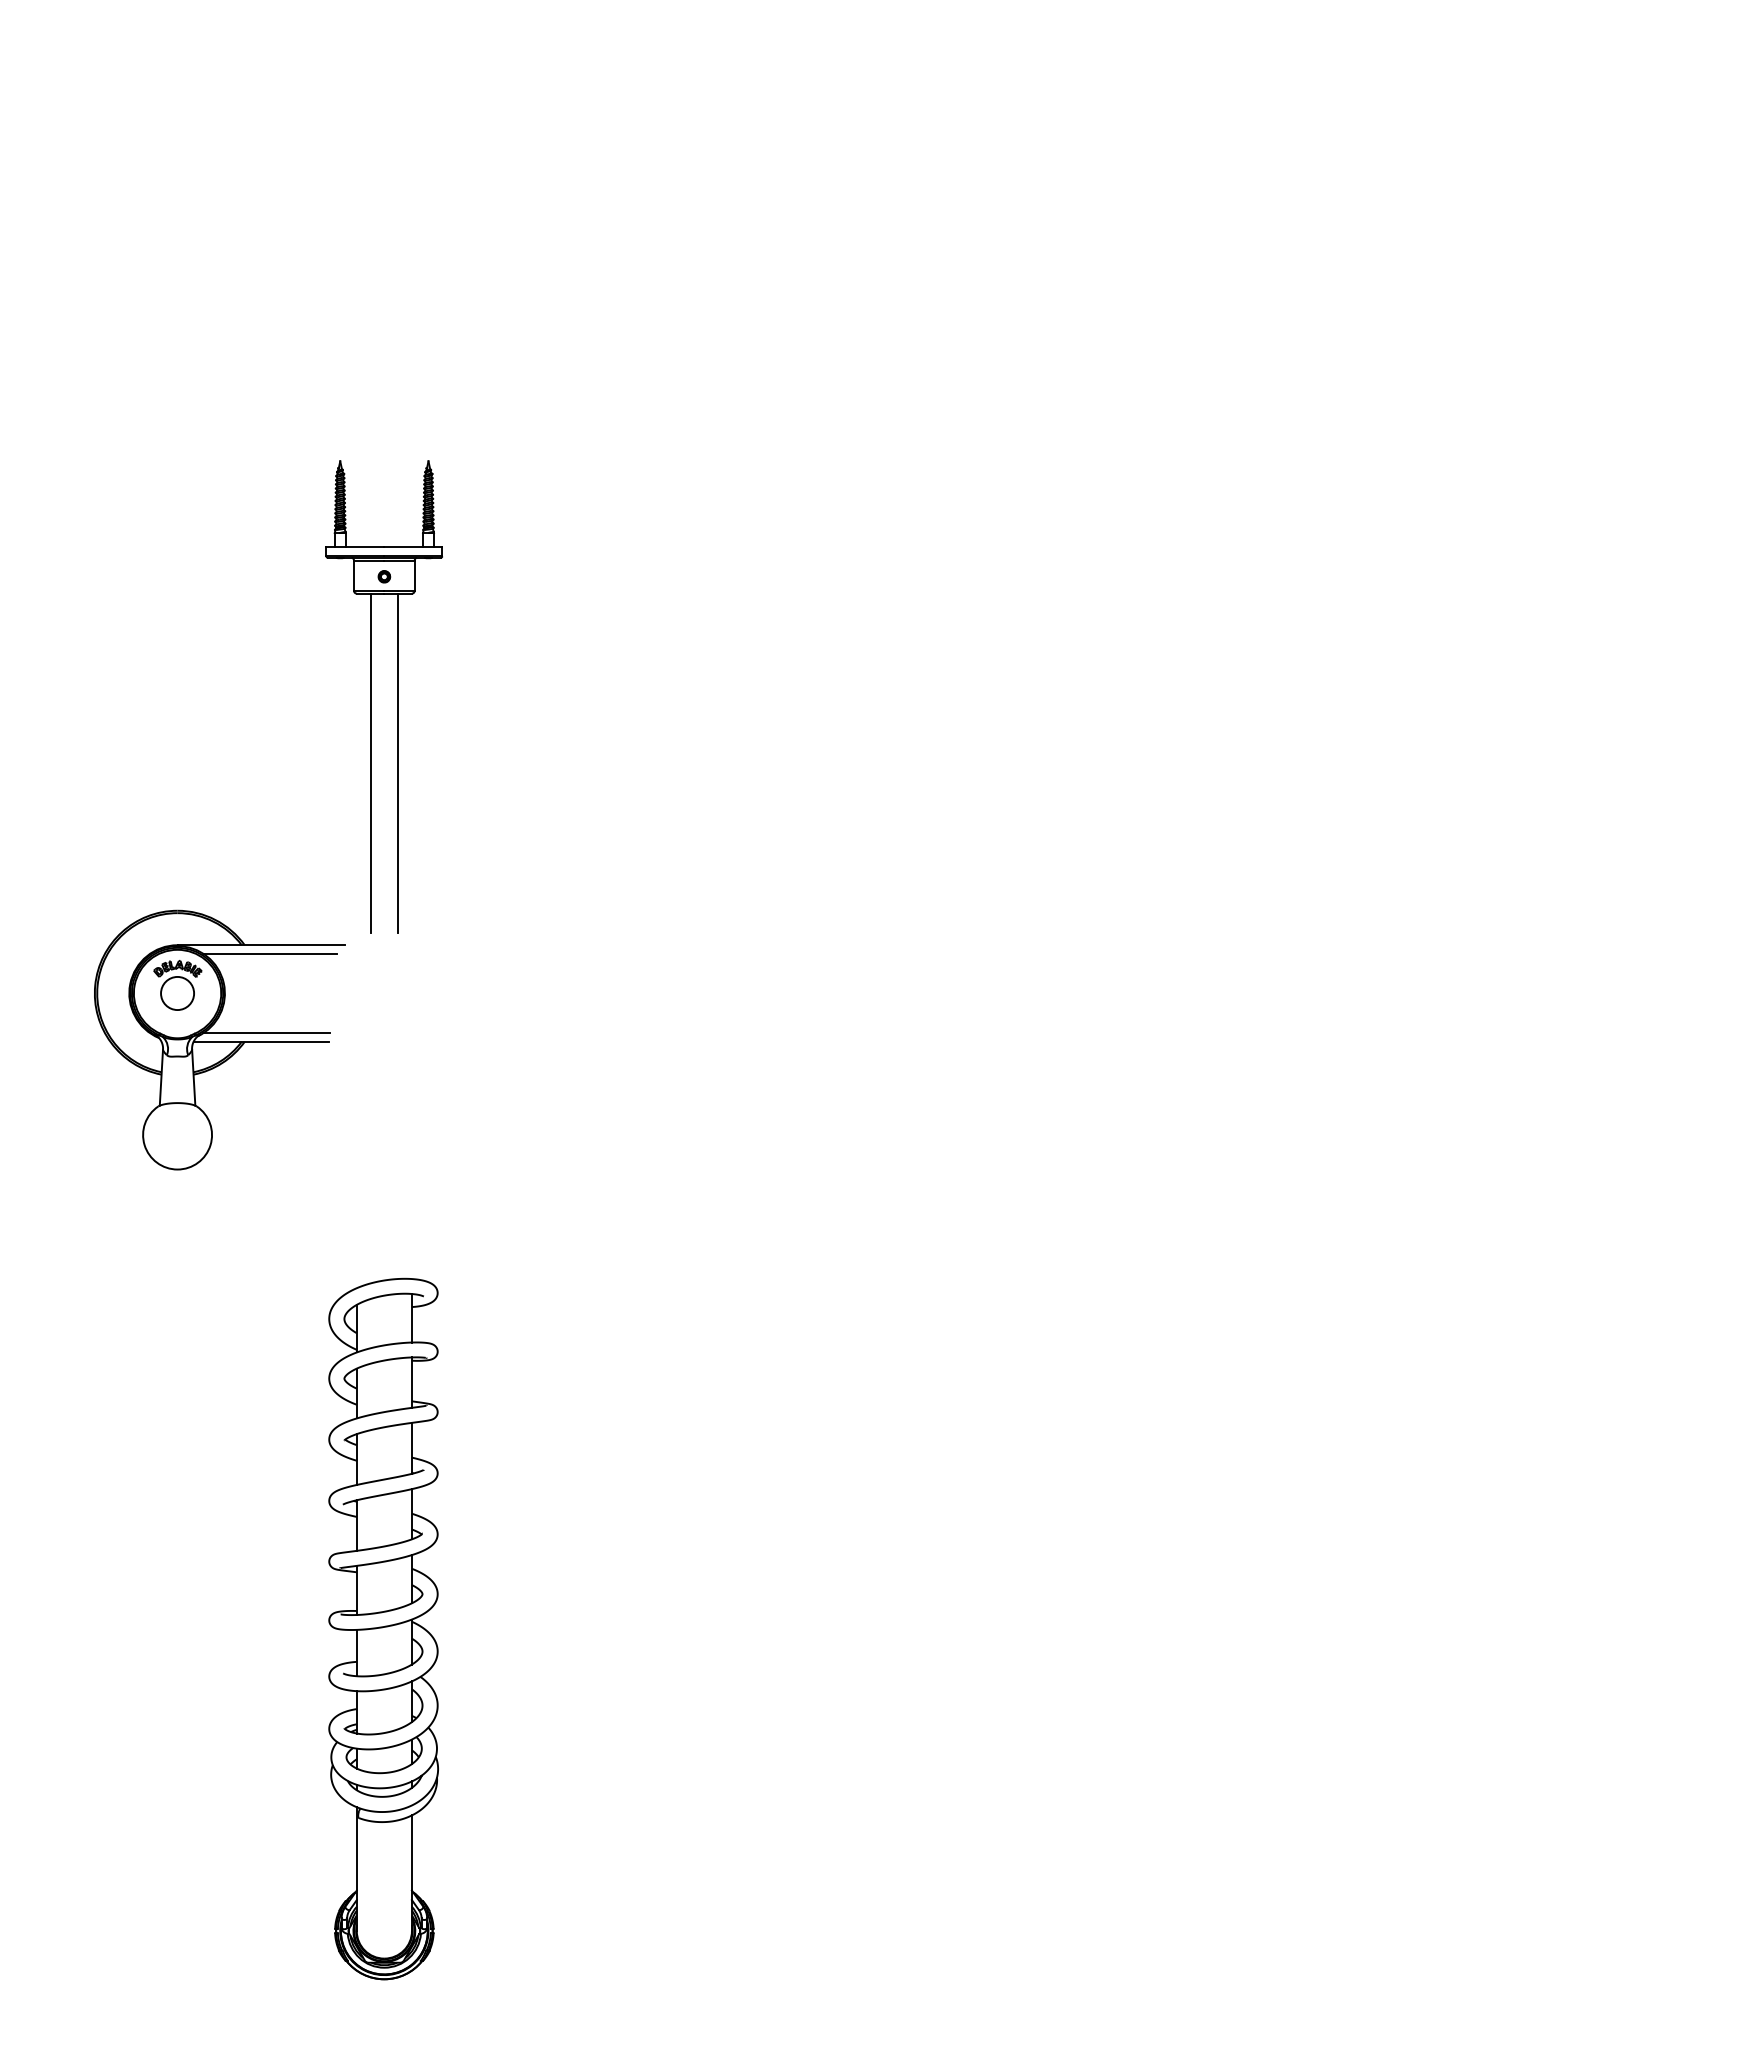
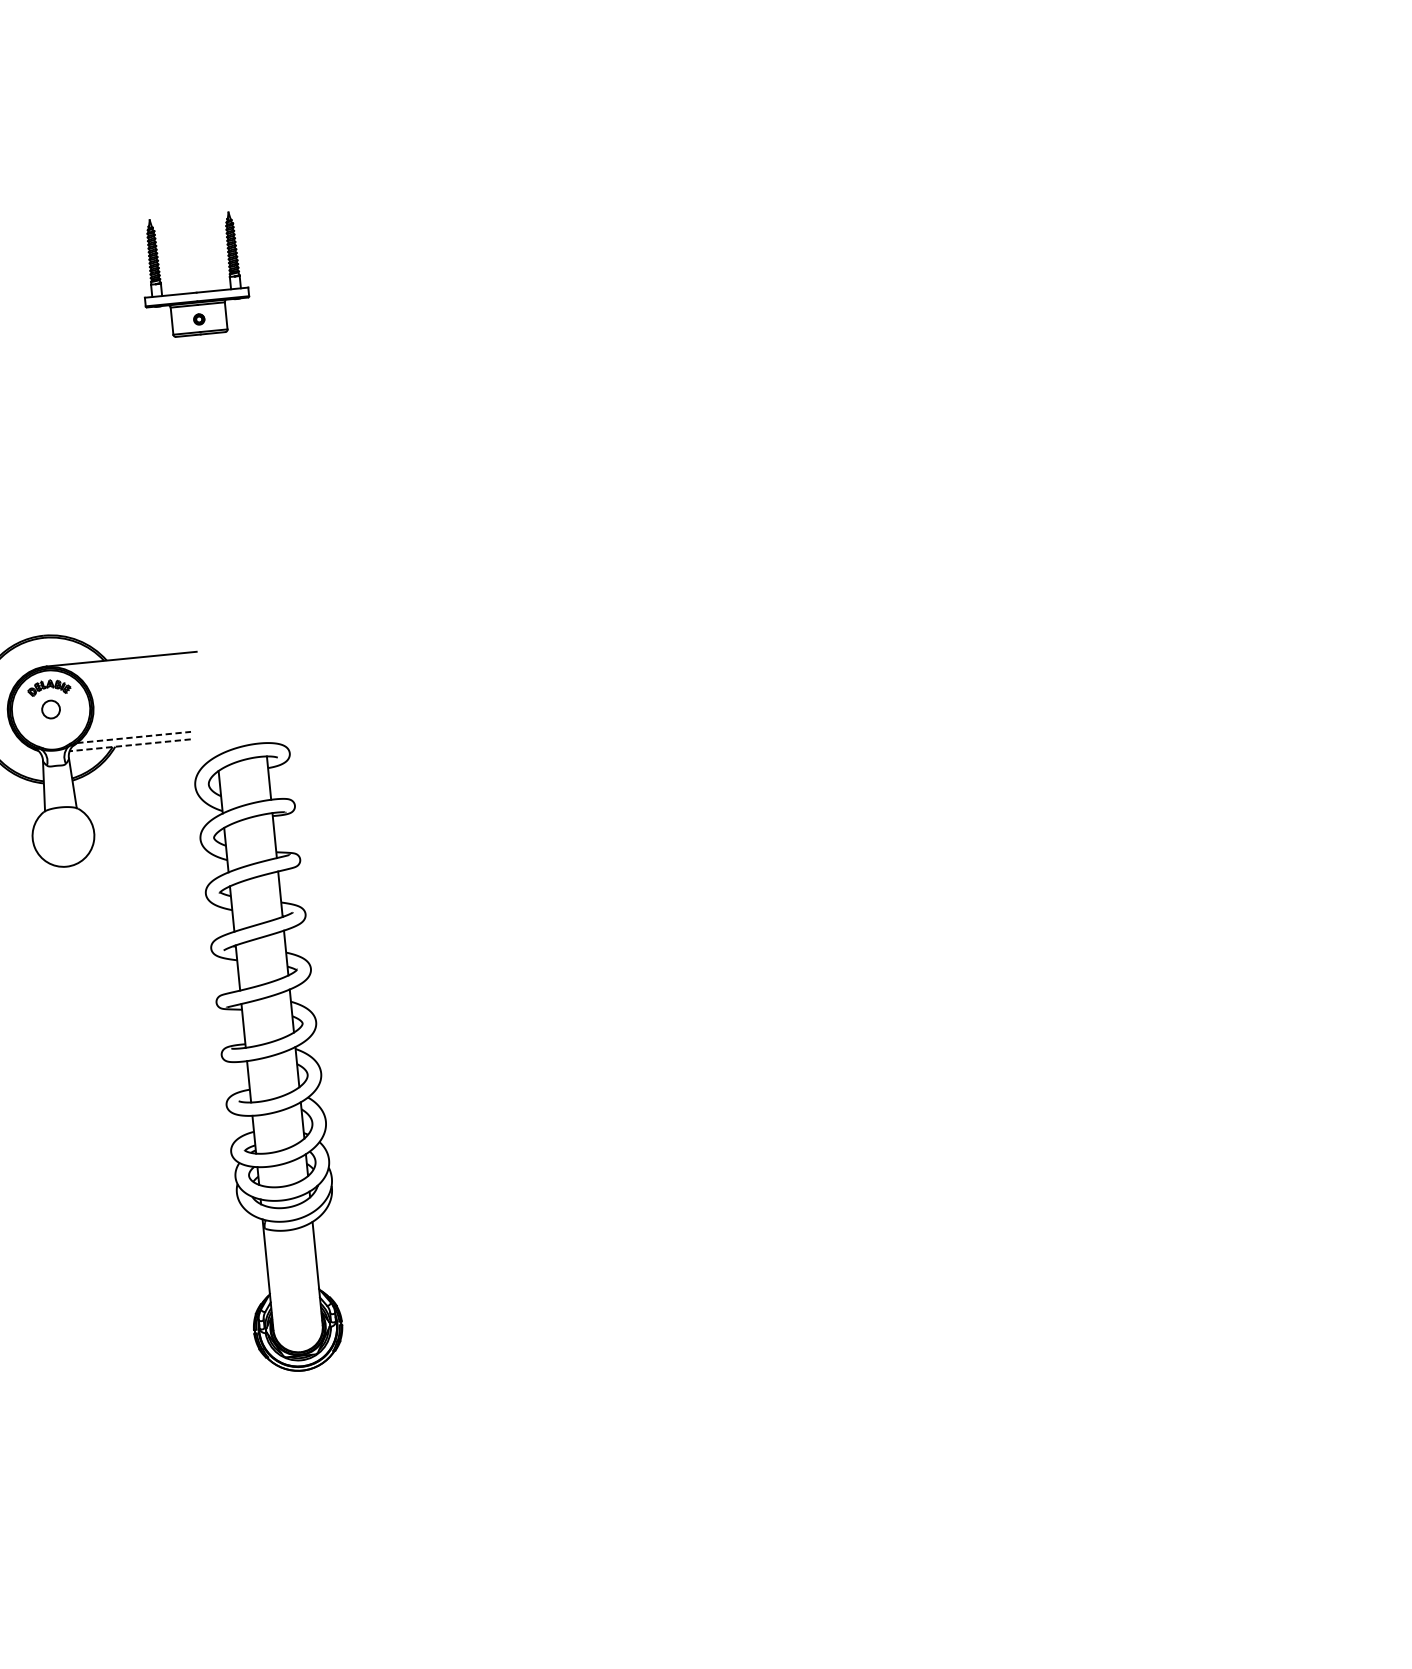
line: (370, 762) -> (203, 486), removed
line: (398, 762) -> (228, 484), removed
line: (269, 953) -> (129, 665), removed
circle: (177, 993) -> (51, 709), size x0.6
line: (266, 1033) -> (133, 737), solid -> dashed
line: (261, 1041) -> (130, 745), solid -> dashed
part: (383, 1628) -> (270, 1057), moved

